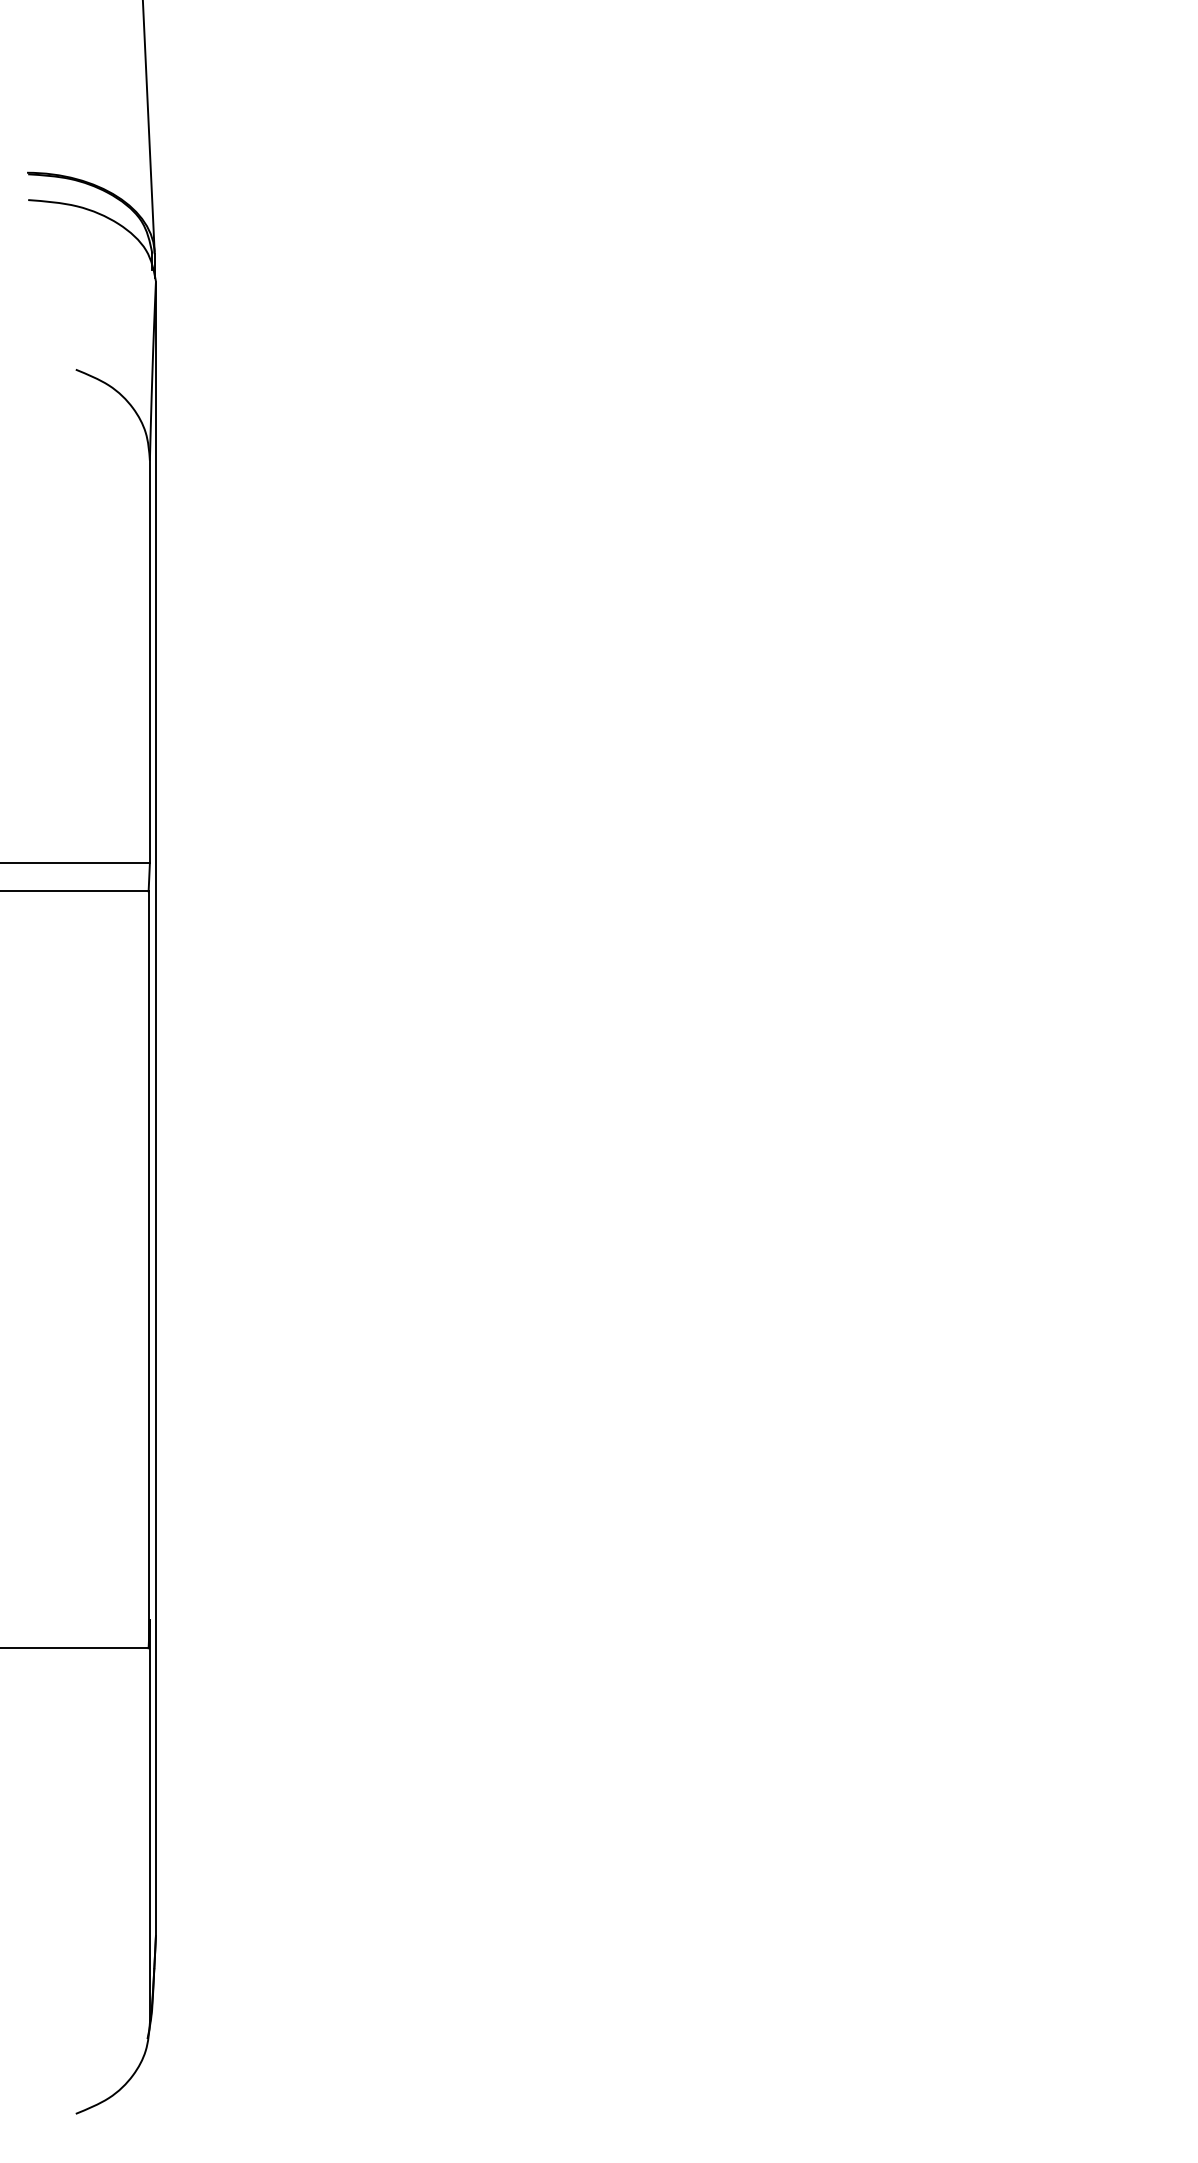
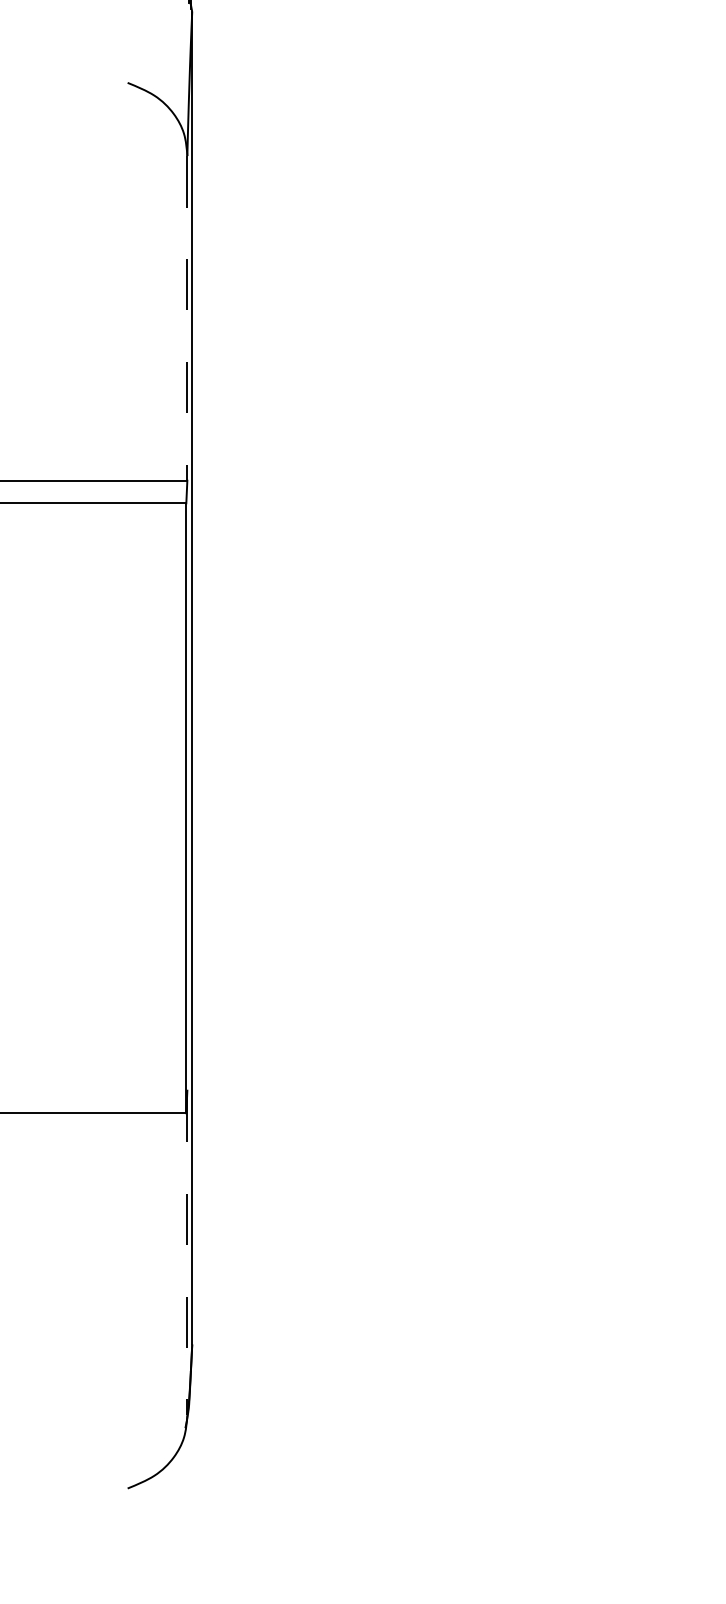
line: (149, 662) -> (187, 318), solid -> dashed
line: (149, 1822) -> (187, 1253), solid -> dashed

